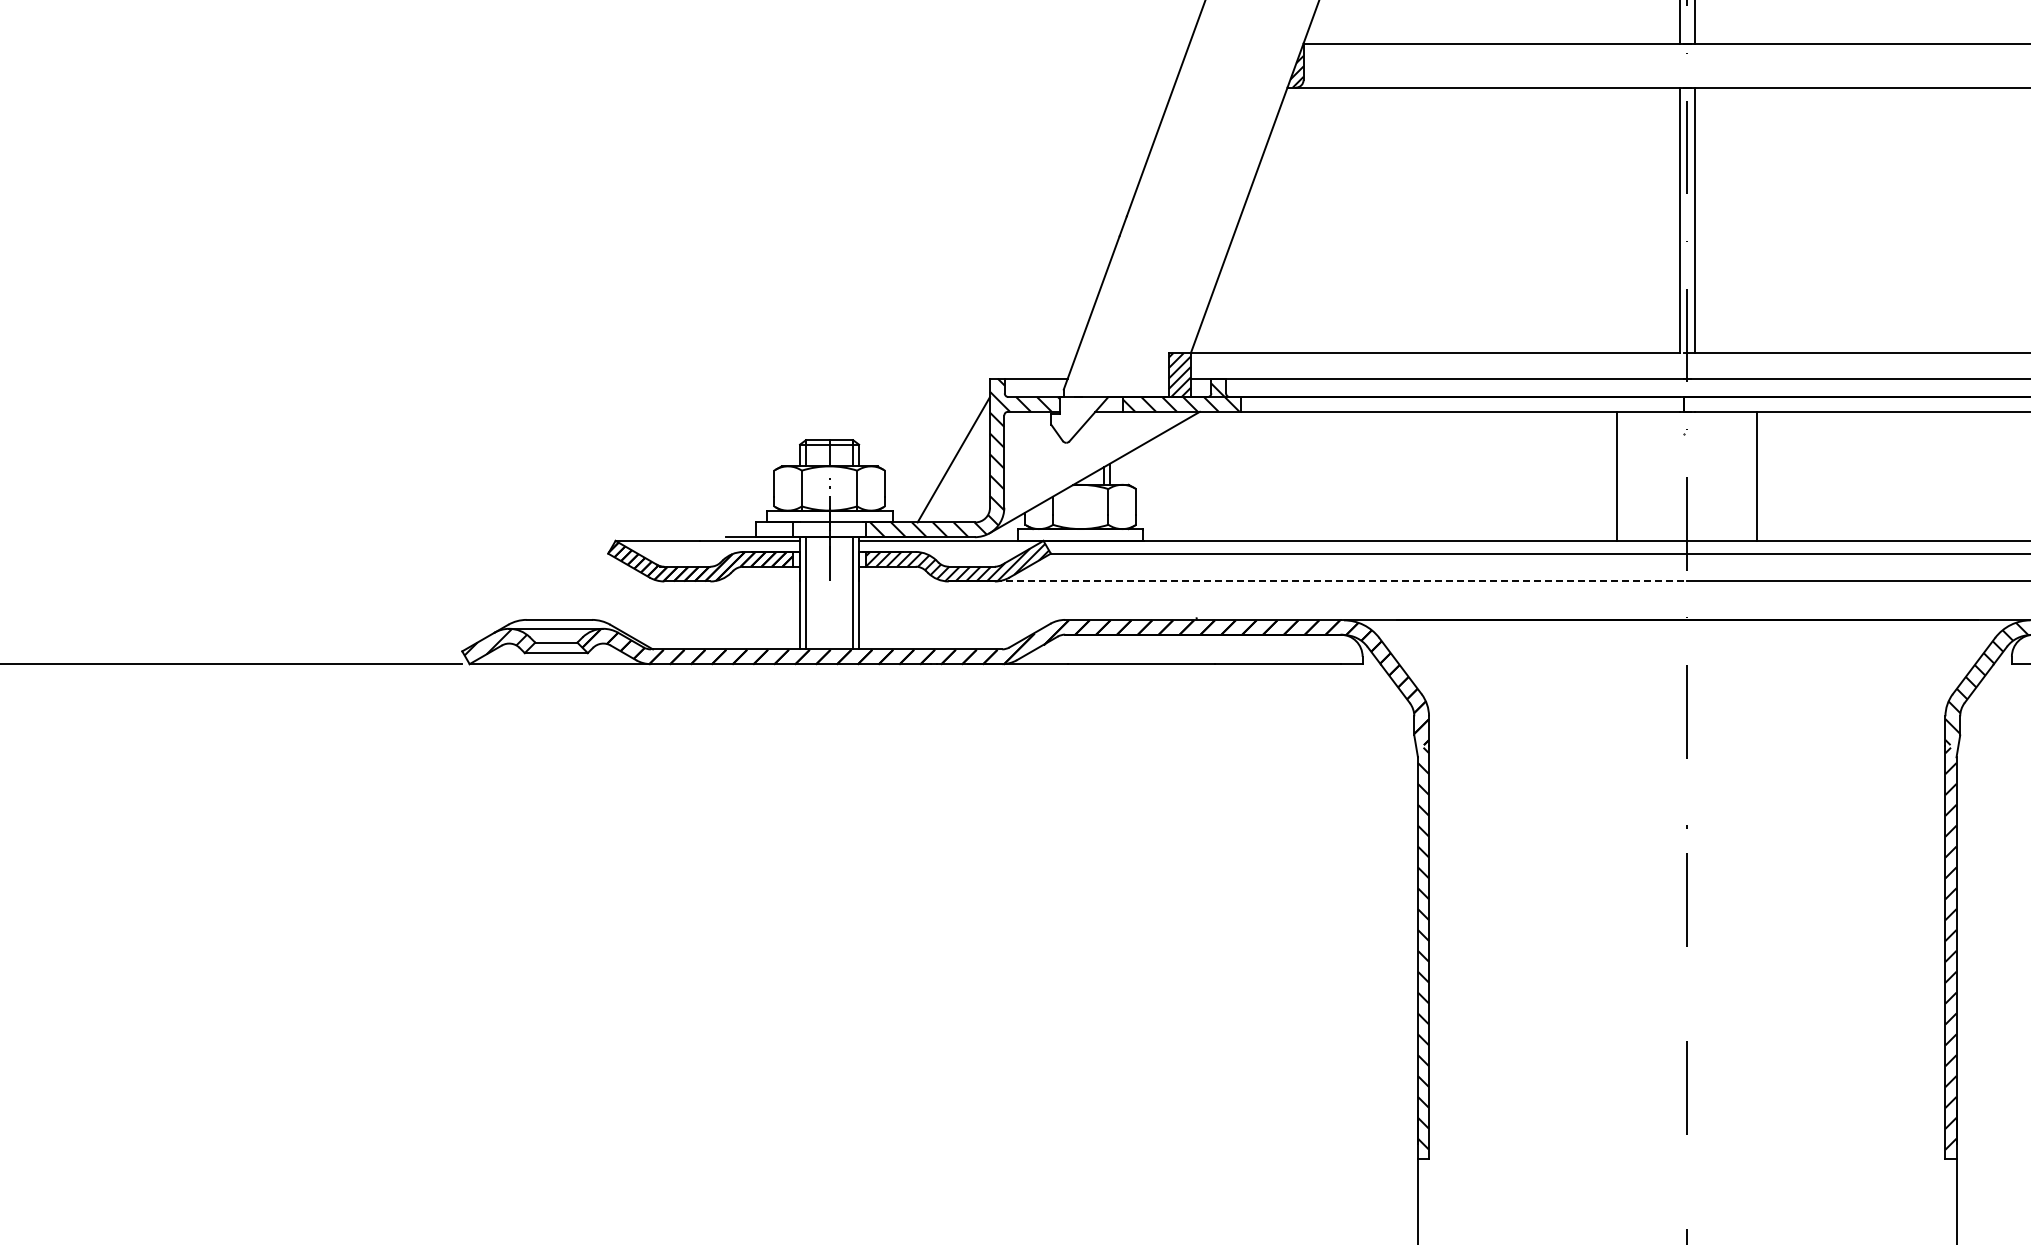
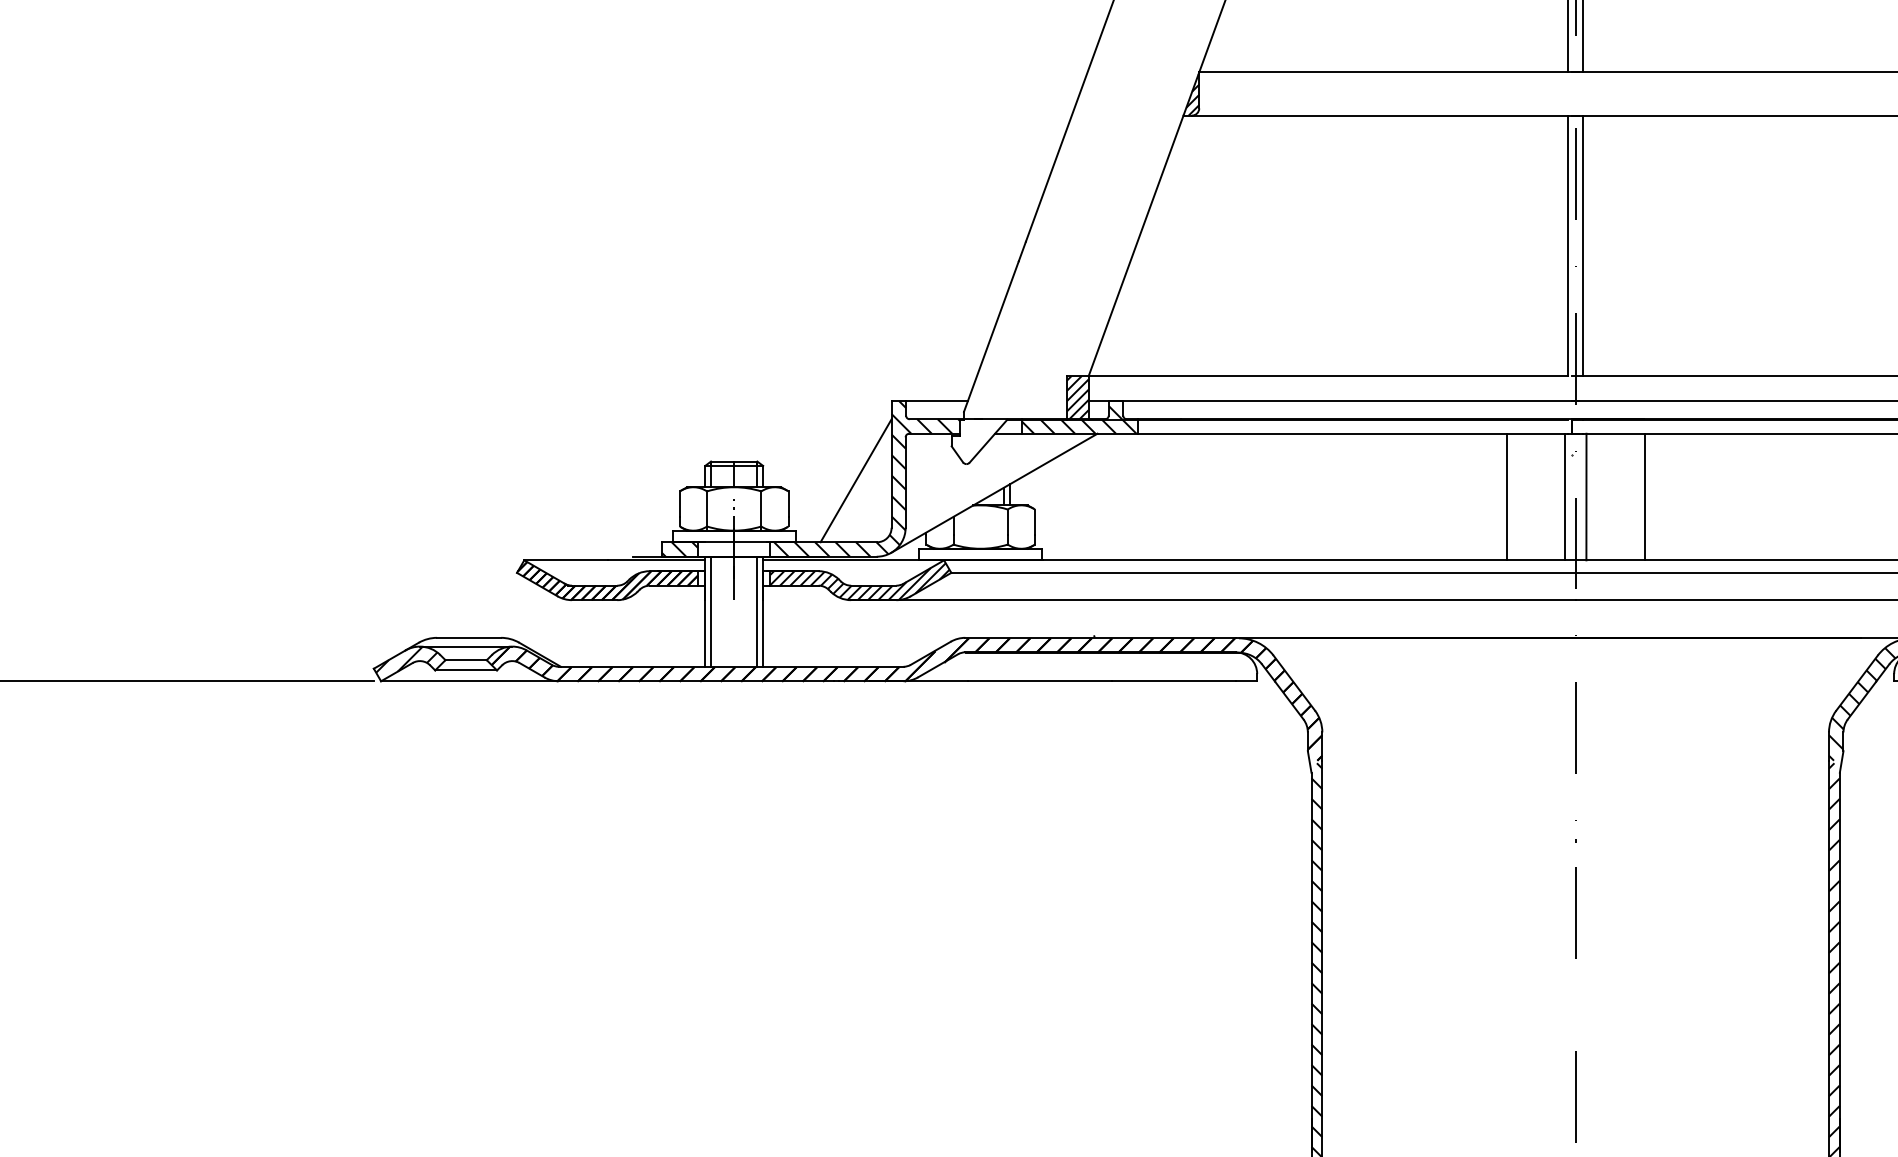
line: (1676, 475) -> (1565, 496), added
line: (1698, 475) -> (1586, 496), added
hatch: (773, 529) -> (679, 549), added
line: (1341, 581) -> (1236, 600), dashed -> solid

